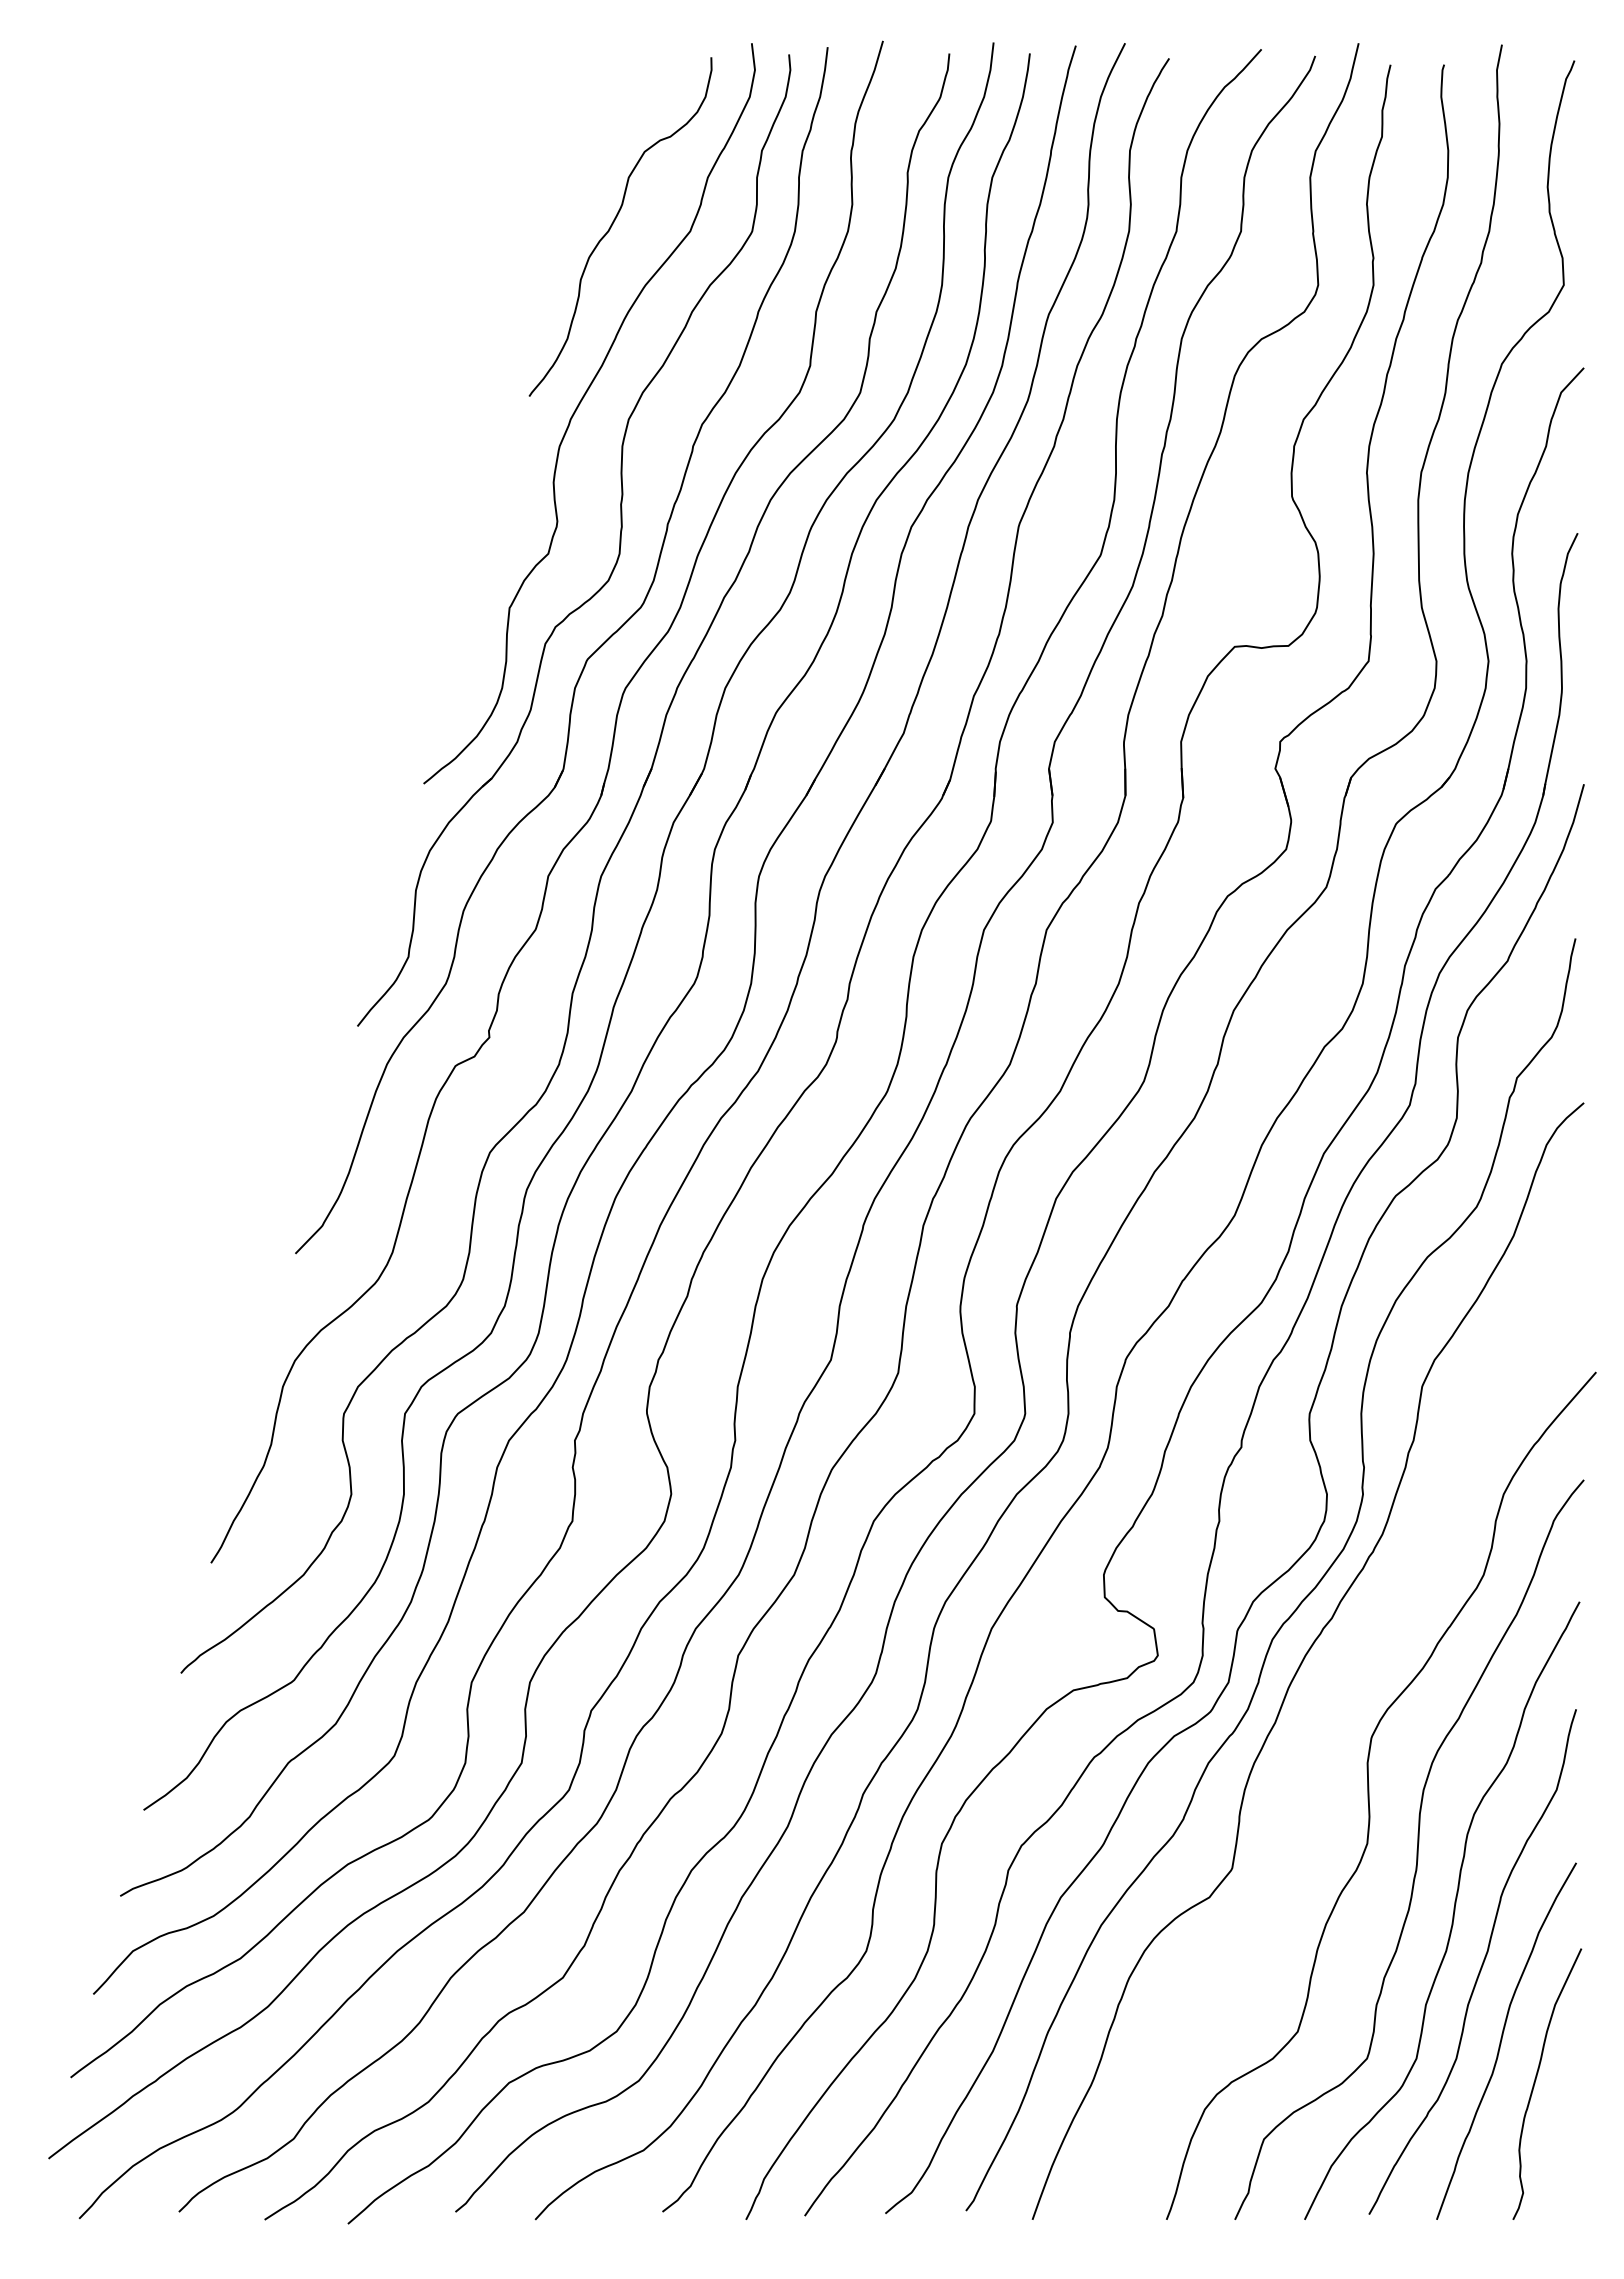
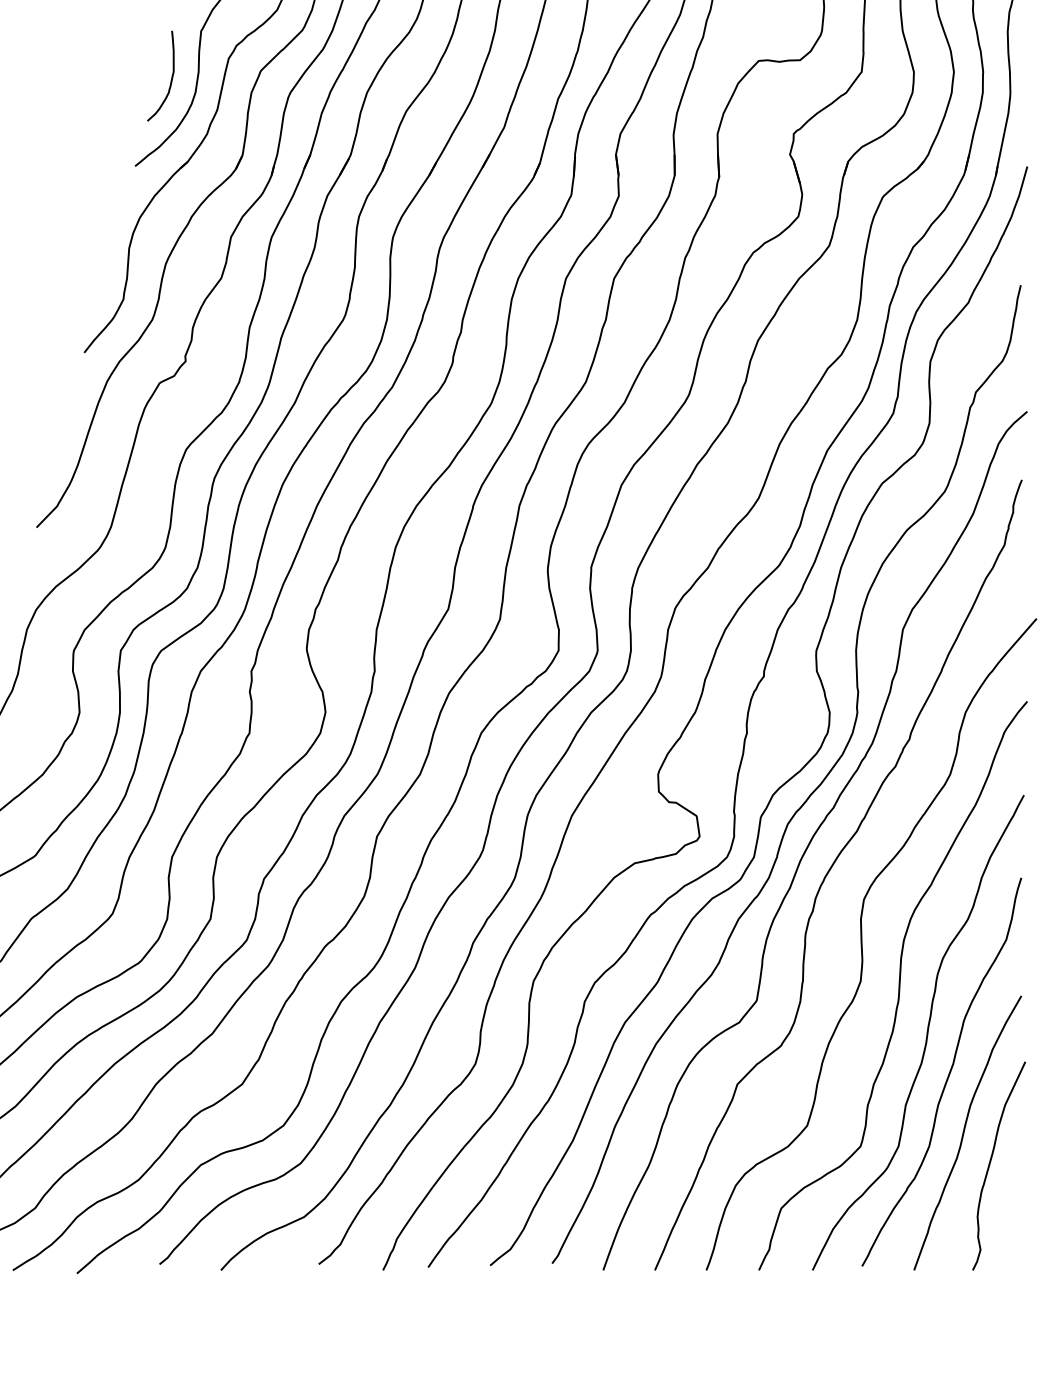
curve: (470, 669) -> (171, 78), added
curve: (1327, 1700) -> (830, 871), added

